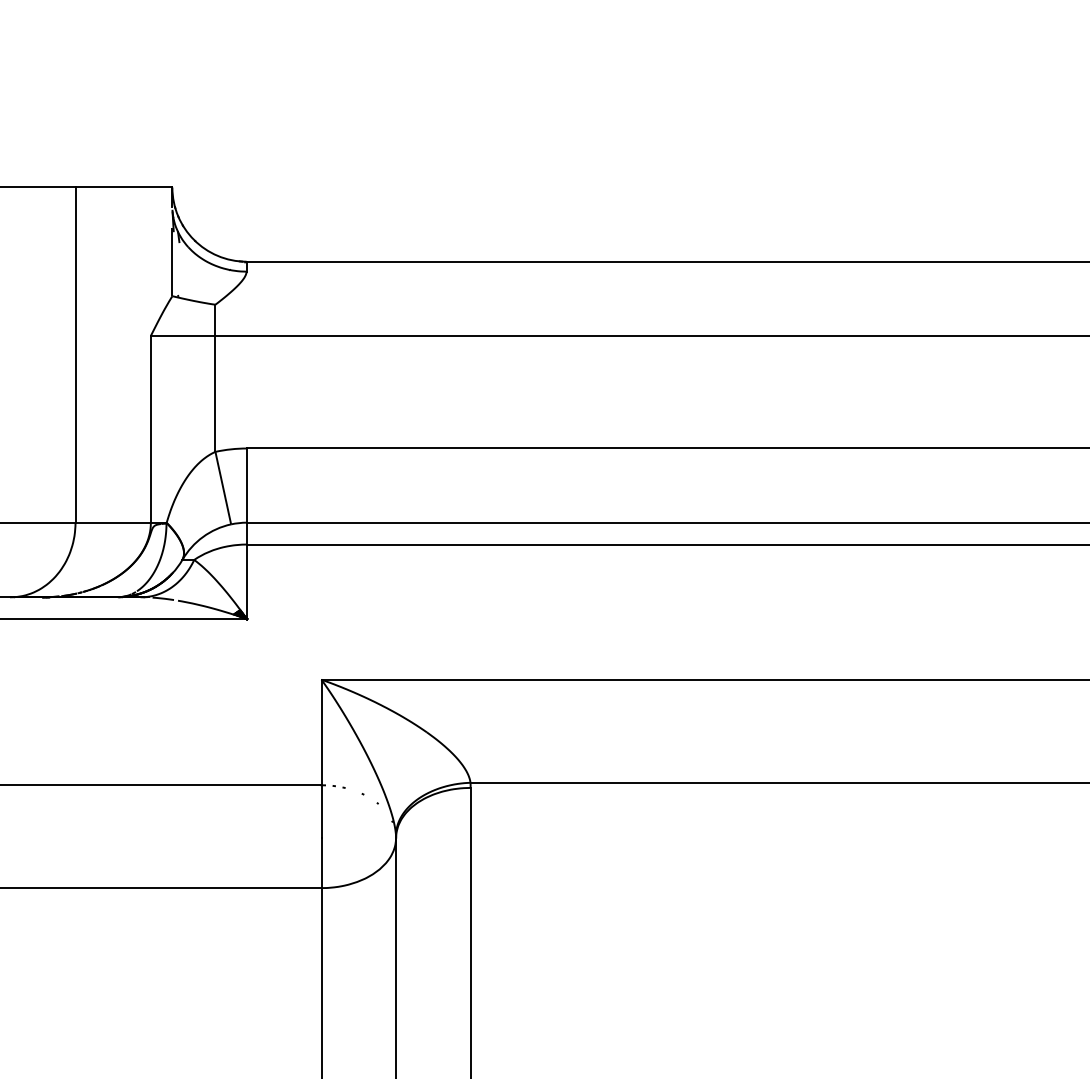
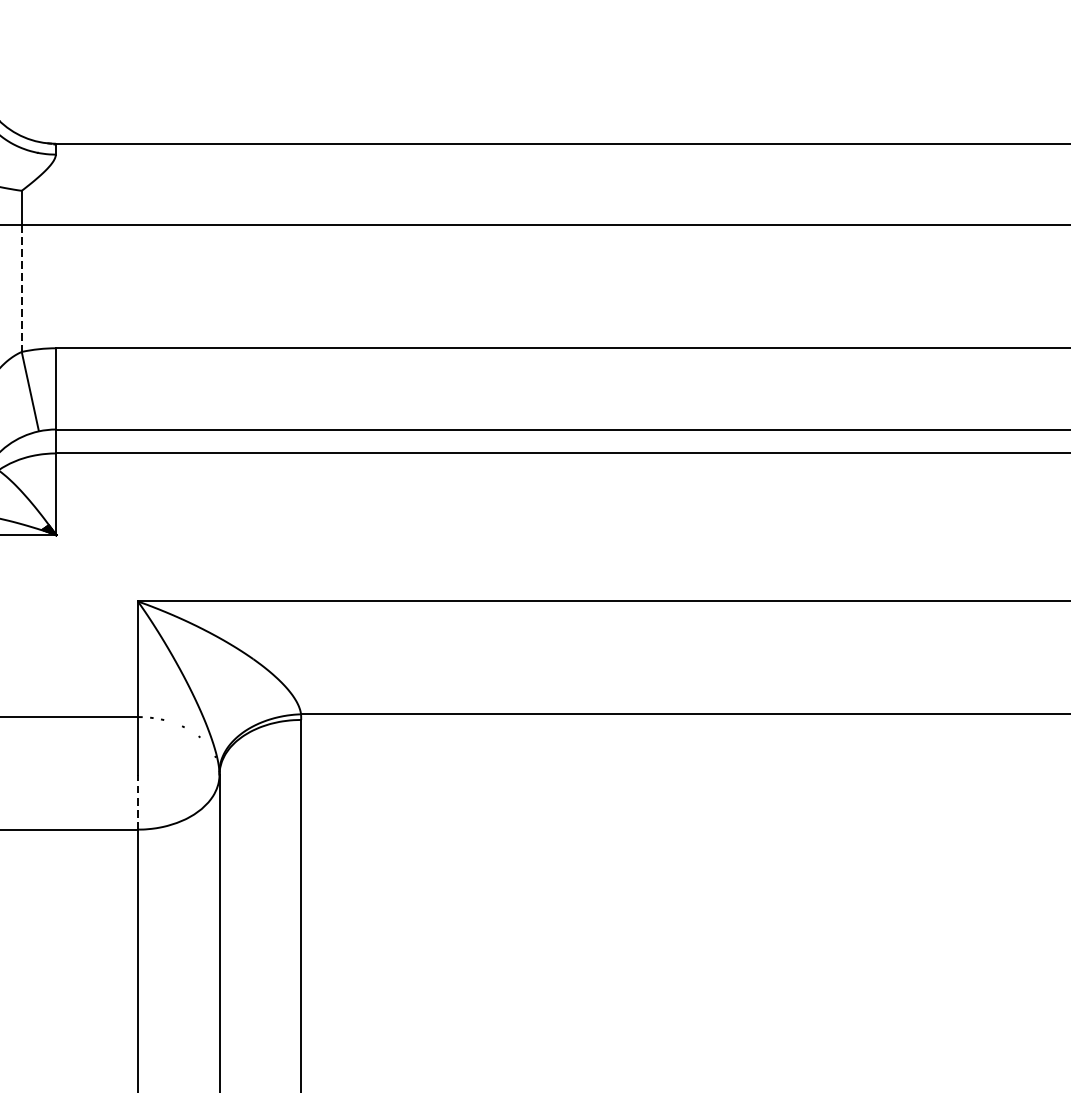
line: (215, 393) -> (21, 288), solid -> dashed
line: (321, 862) -> (137, 801), solid -> dashed

